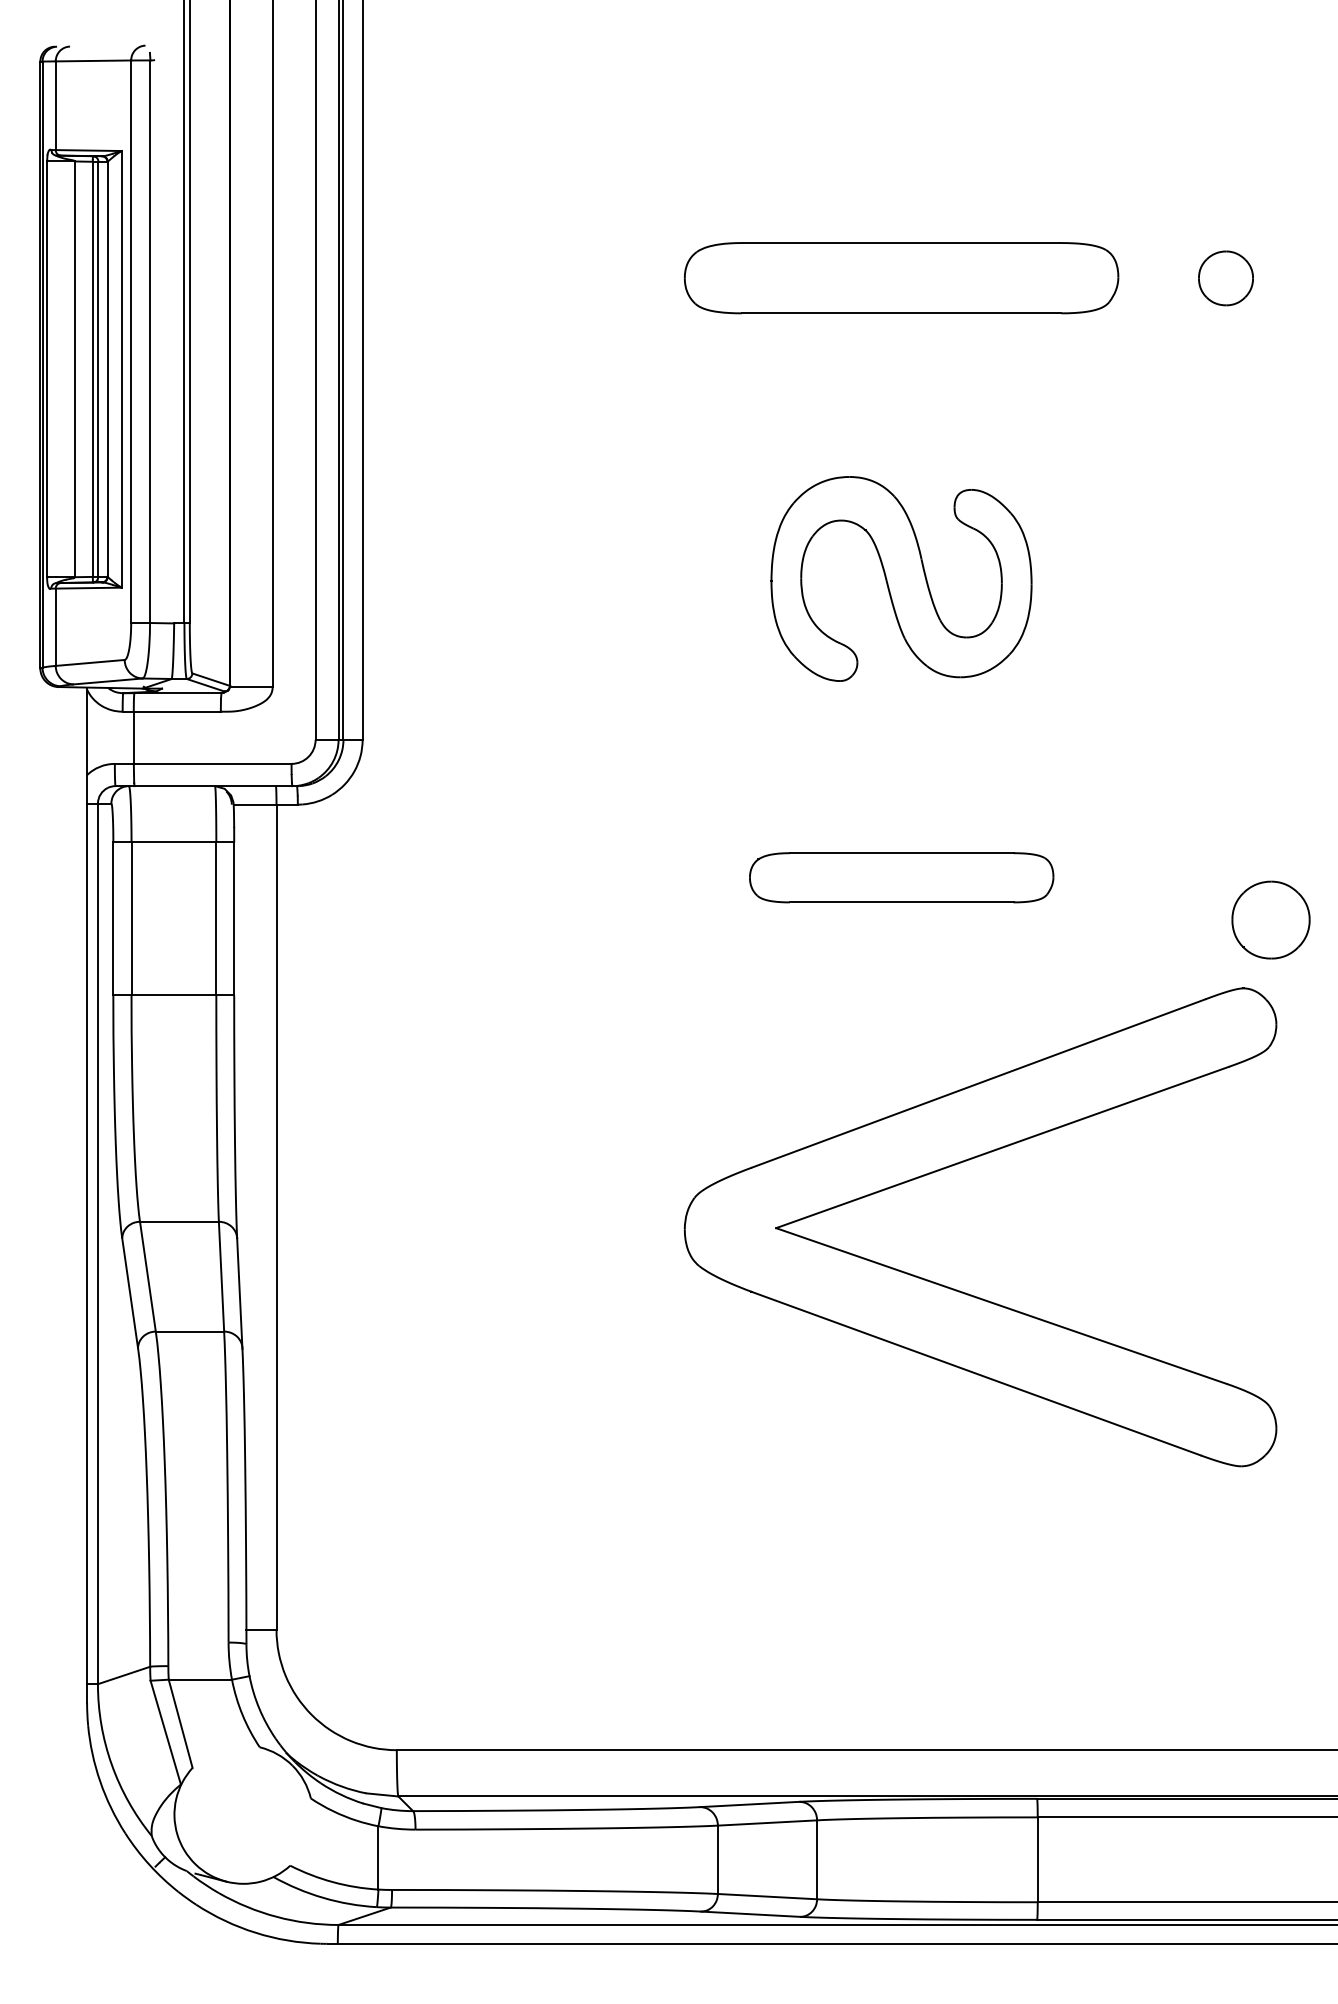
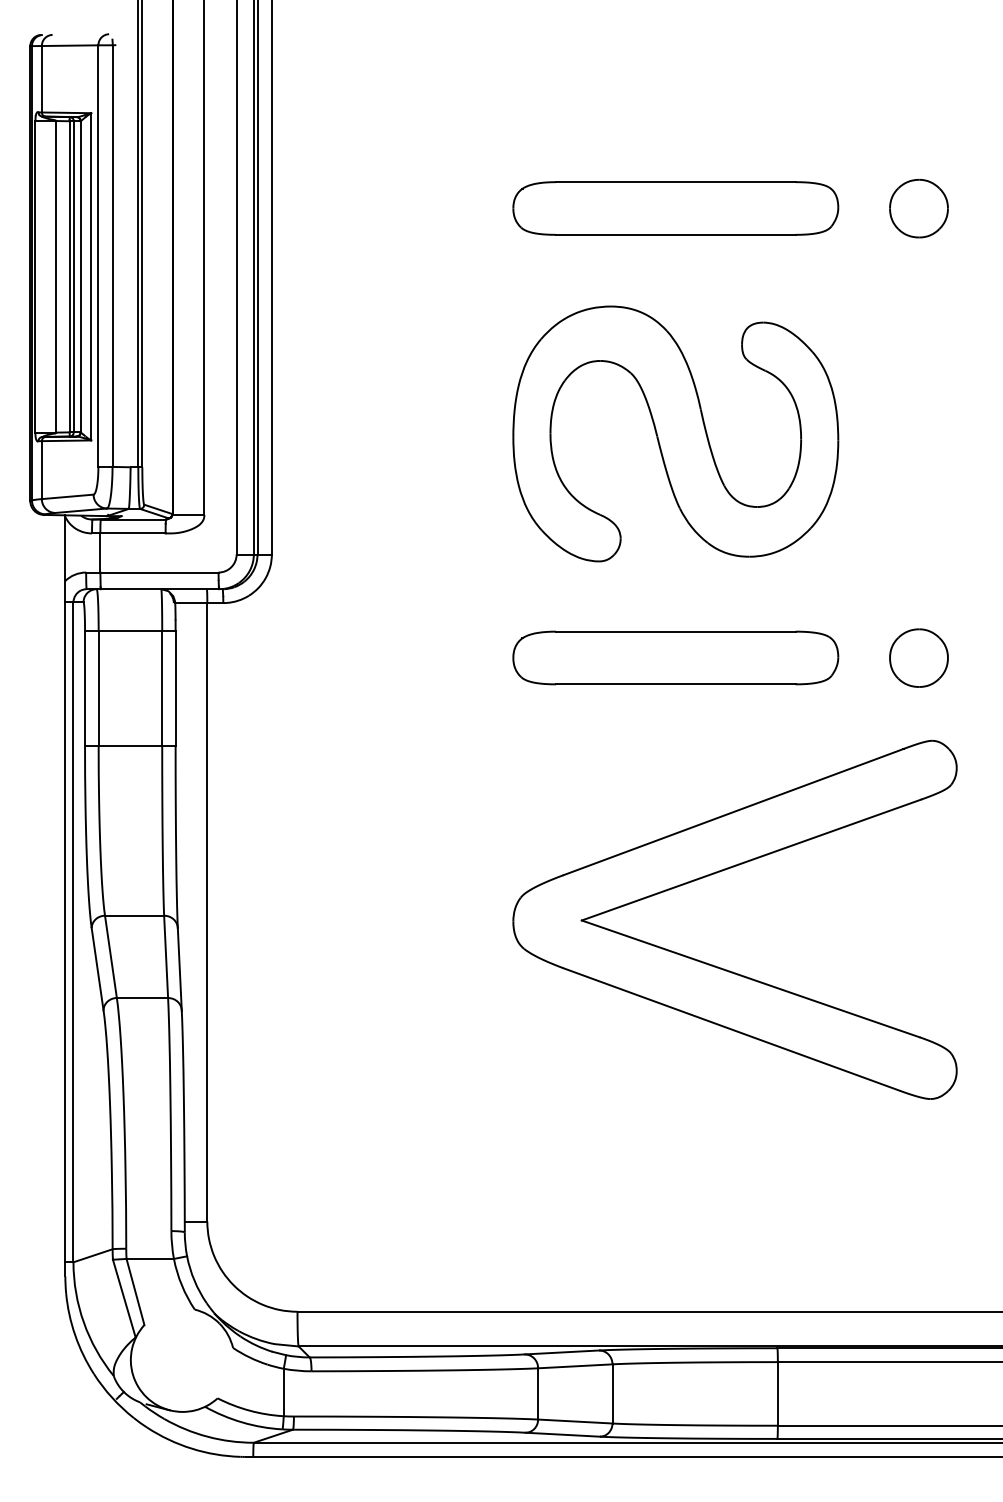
part: (1225, 278) -> (918, 208), size x1.43
part: (901, 578) -> (675, 433), size x1.67
part: (901, 877) -> (675, 657), size x1.43
part: (1270, 919) -> (918, 657), moved

